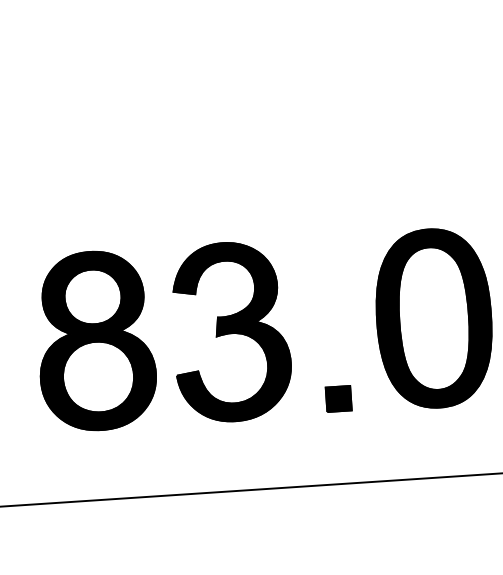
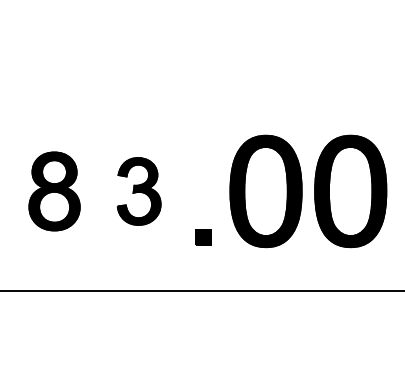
part: (230, 332) -> (138, 191), size x0.6
part: (95, 341) -> (54, 191), size x0.7

